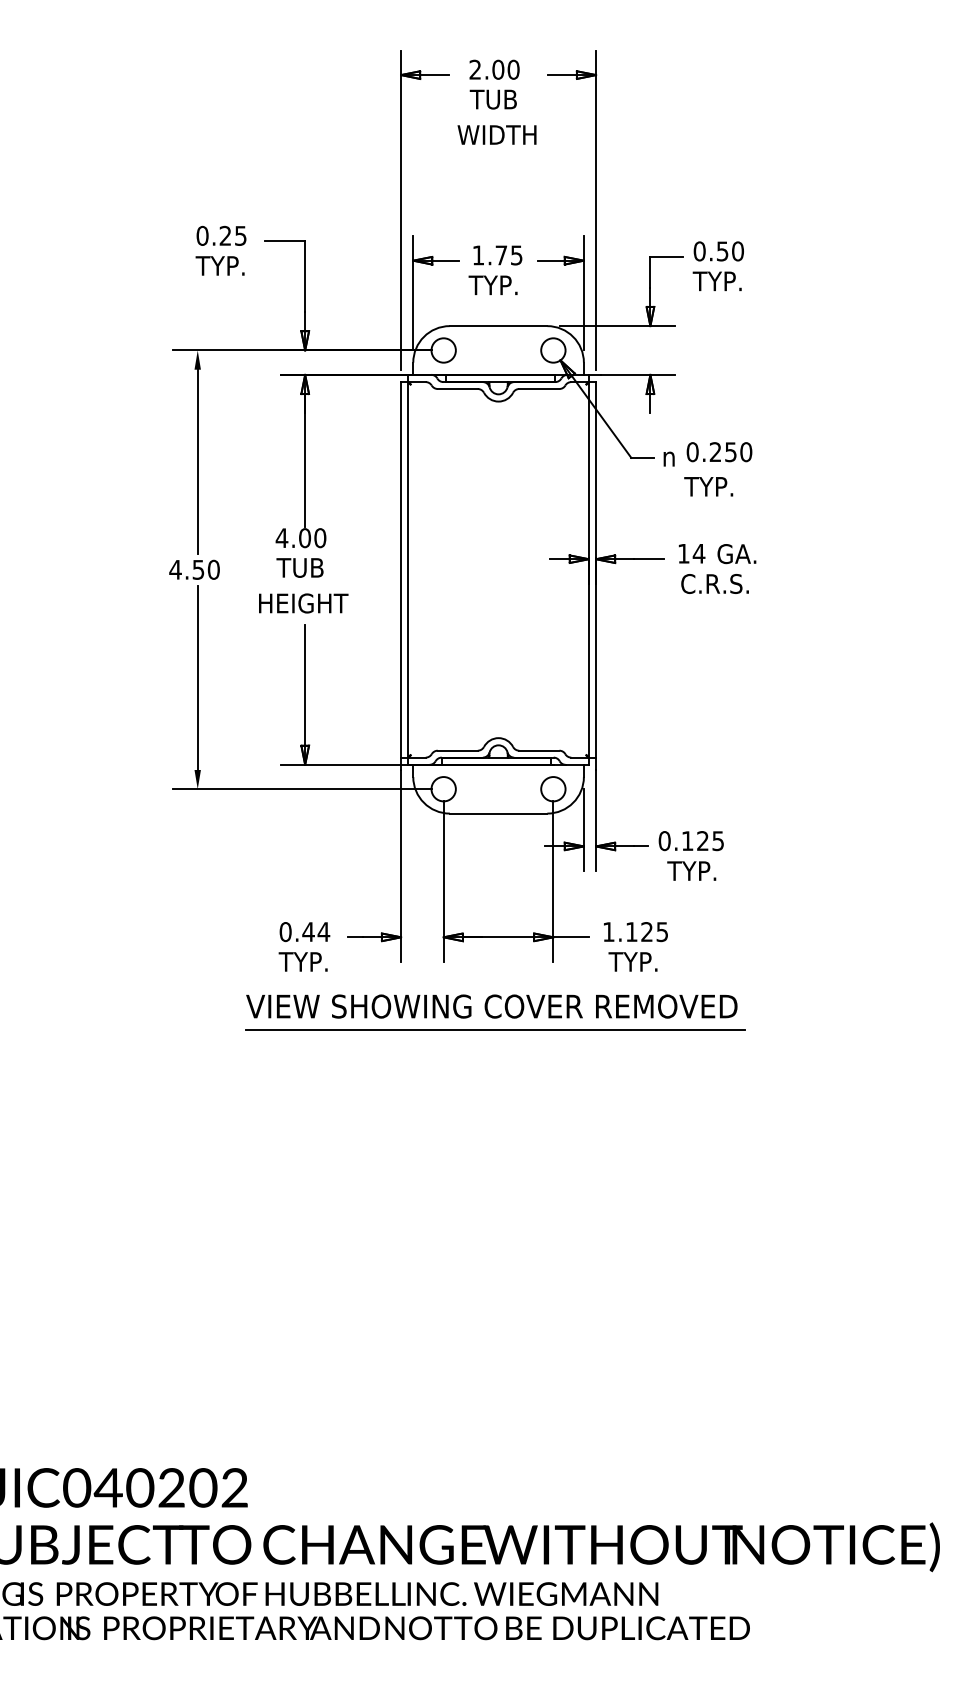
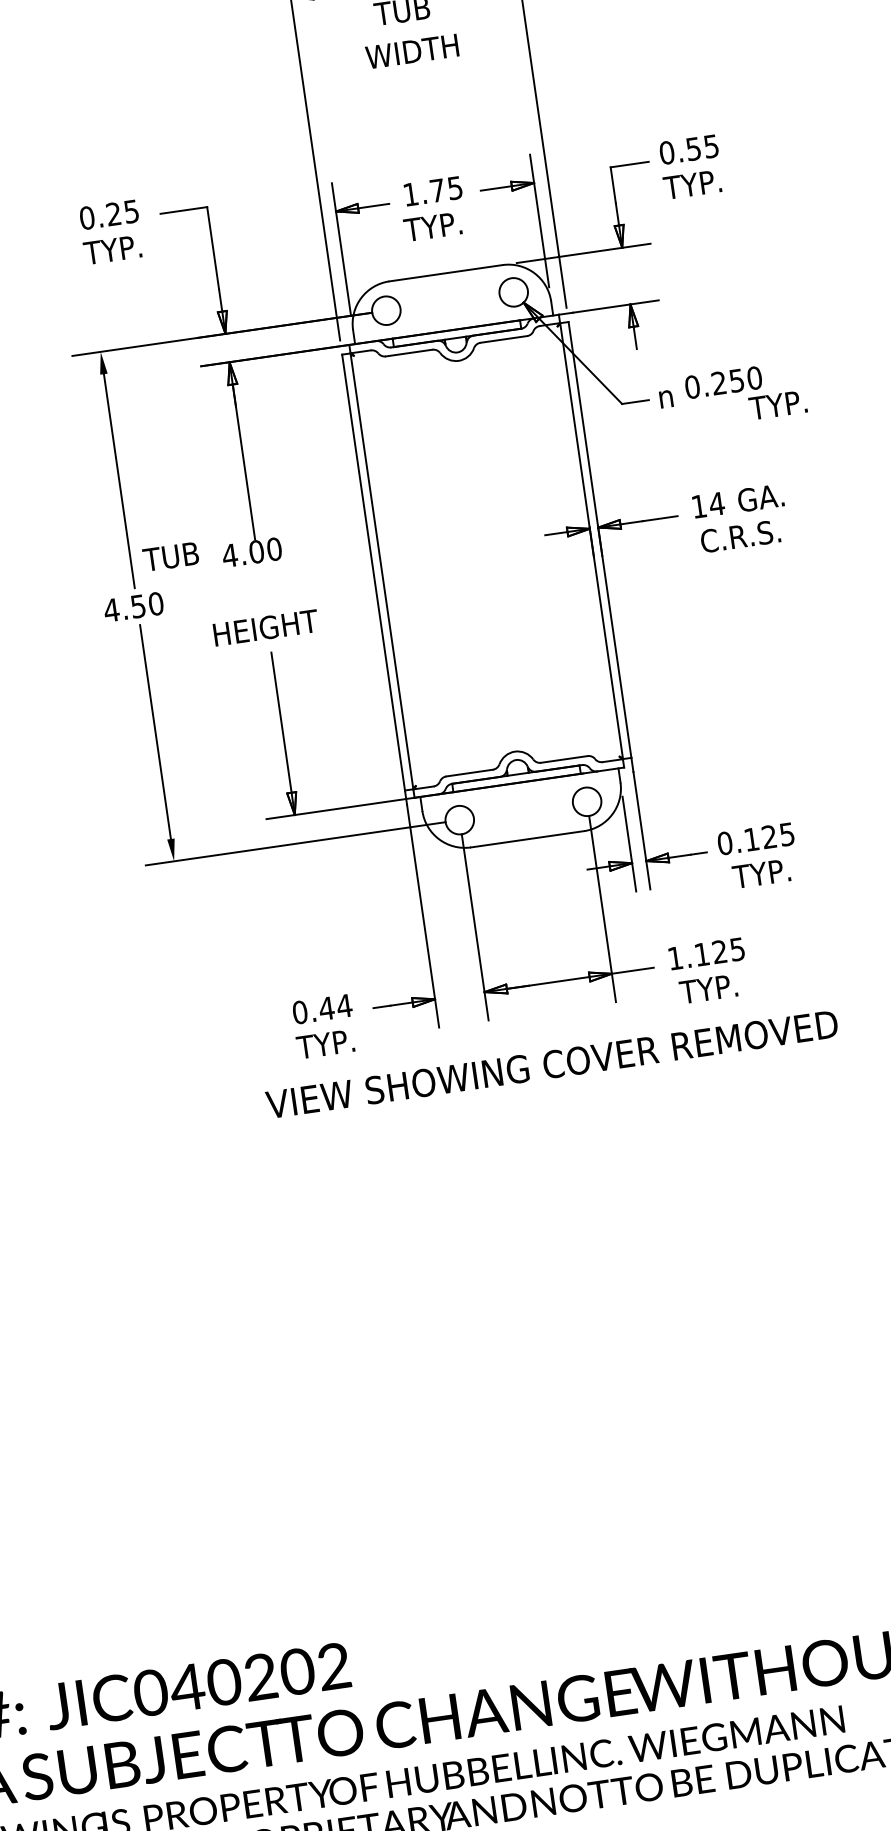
text: (737, 251) -> (710, 146), 0.50 -> 0.55
text: (708, 486) -> (777, 404), moved
text: (299, 567) -> (170, 556), moved
line: (494, 1029) -> (558, 1090), removed

